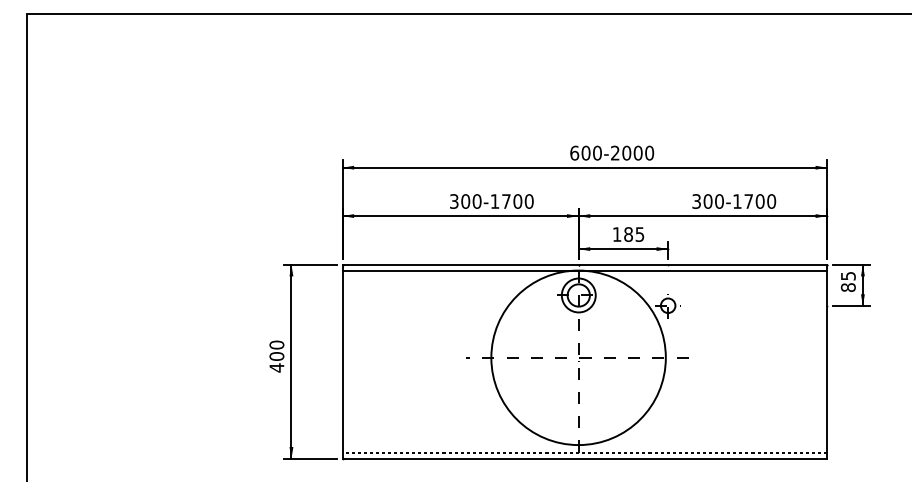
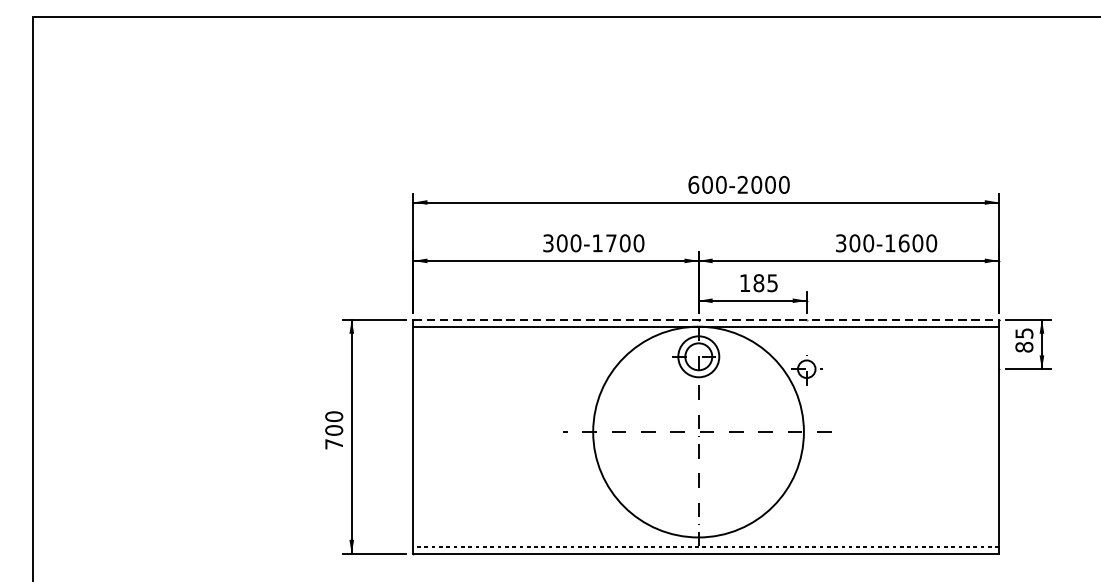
text: (748, 201) -> (903, 243), 300-1700 -> 300-1600
line: (585, 264) -> (706, 319), solid -> dashed
text: (276, 367) -> (333, 443), 400 -> 700

